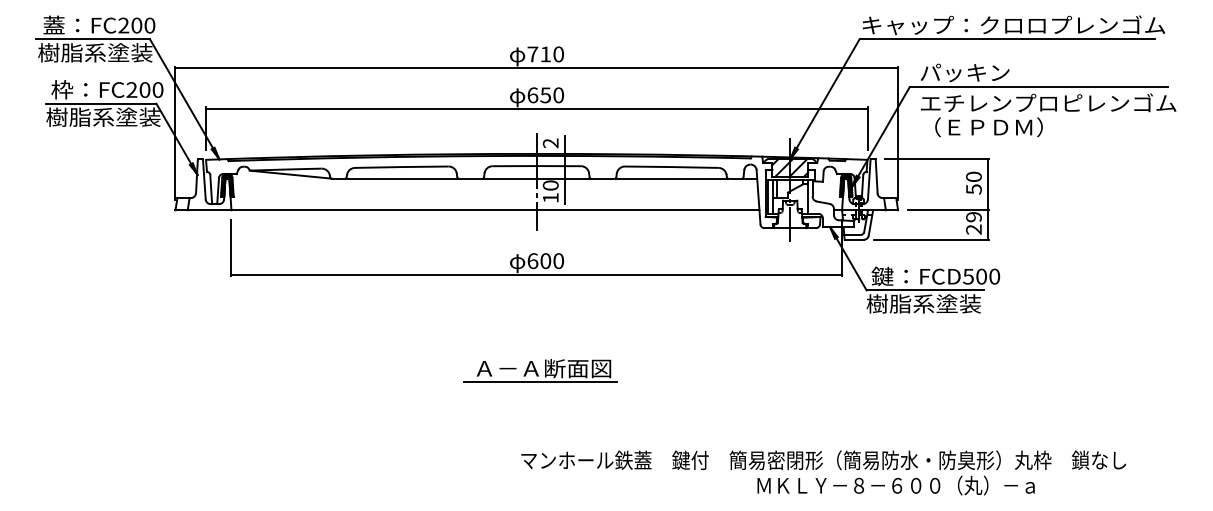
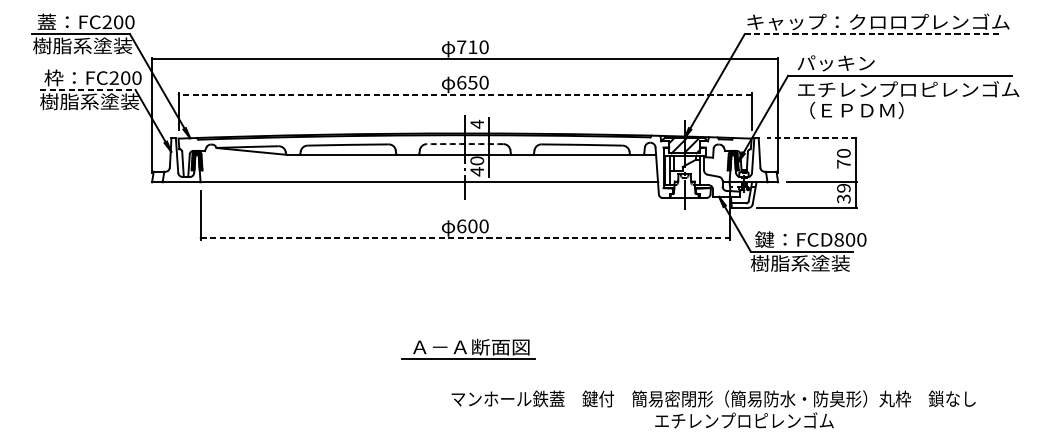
line: (1007, 39) -> (872, 34), solid -> dashed
line: (101, 103) -> (87, 89), solid -> dashed
line: (536, 109) -> (464, 95), solid -> dashed
text: (550, 143) -> (476, 124), 2 -> 4
line: (937, 159) -> (812, 138), solid -> dashed
arc: (536, 166) -> (464, 144), solid -> dashed
text: (973, 189) -> (843, 164), 50 -> 70
text: (550, 197) -> (476, 171), 10 -> 40
text: (973, 229) -> (843, 198), 29 -> 39
line: (537, 274) -> (465, 237), solid -> dashed
text: (968, 276) -> (839, 239), FCD500 -> FCD800
part: (540, 370) -> (468, 348), moved
text: (895, 485) -> (775, 420), ＭＫＬＹ－８－６００（丸）－ａ -> エチレンプロピレンゴム

